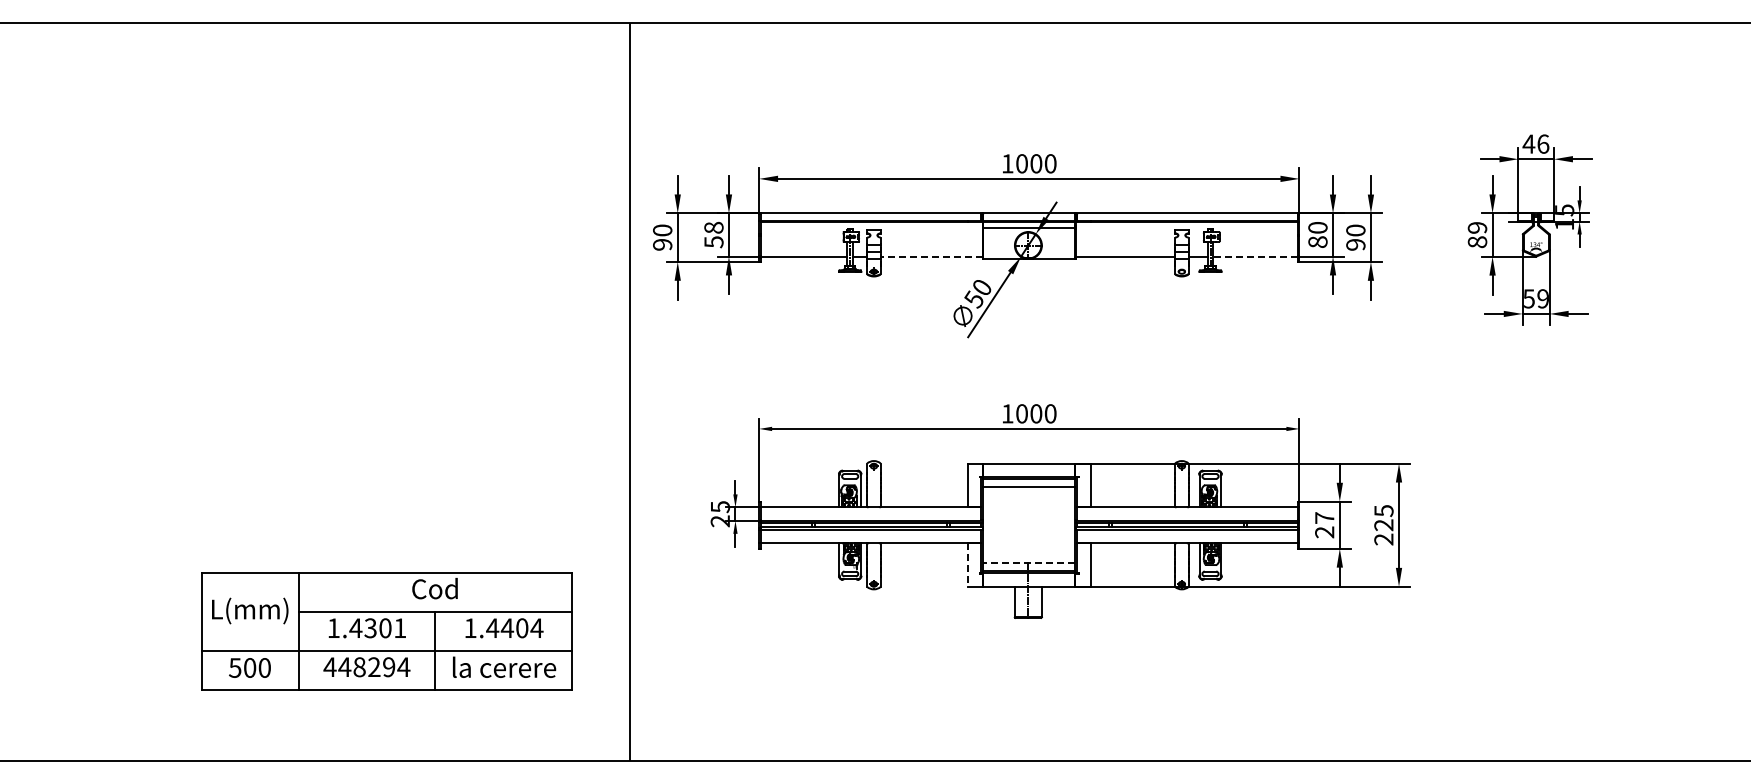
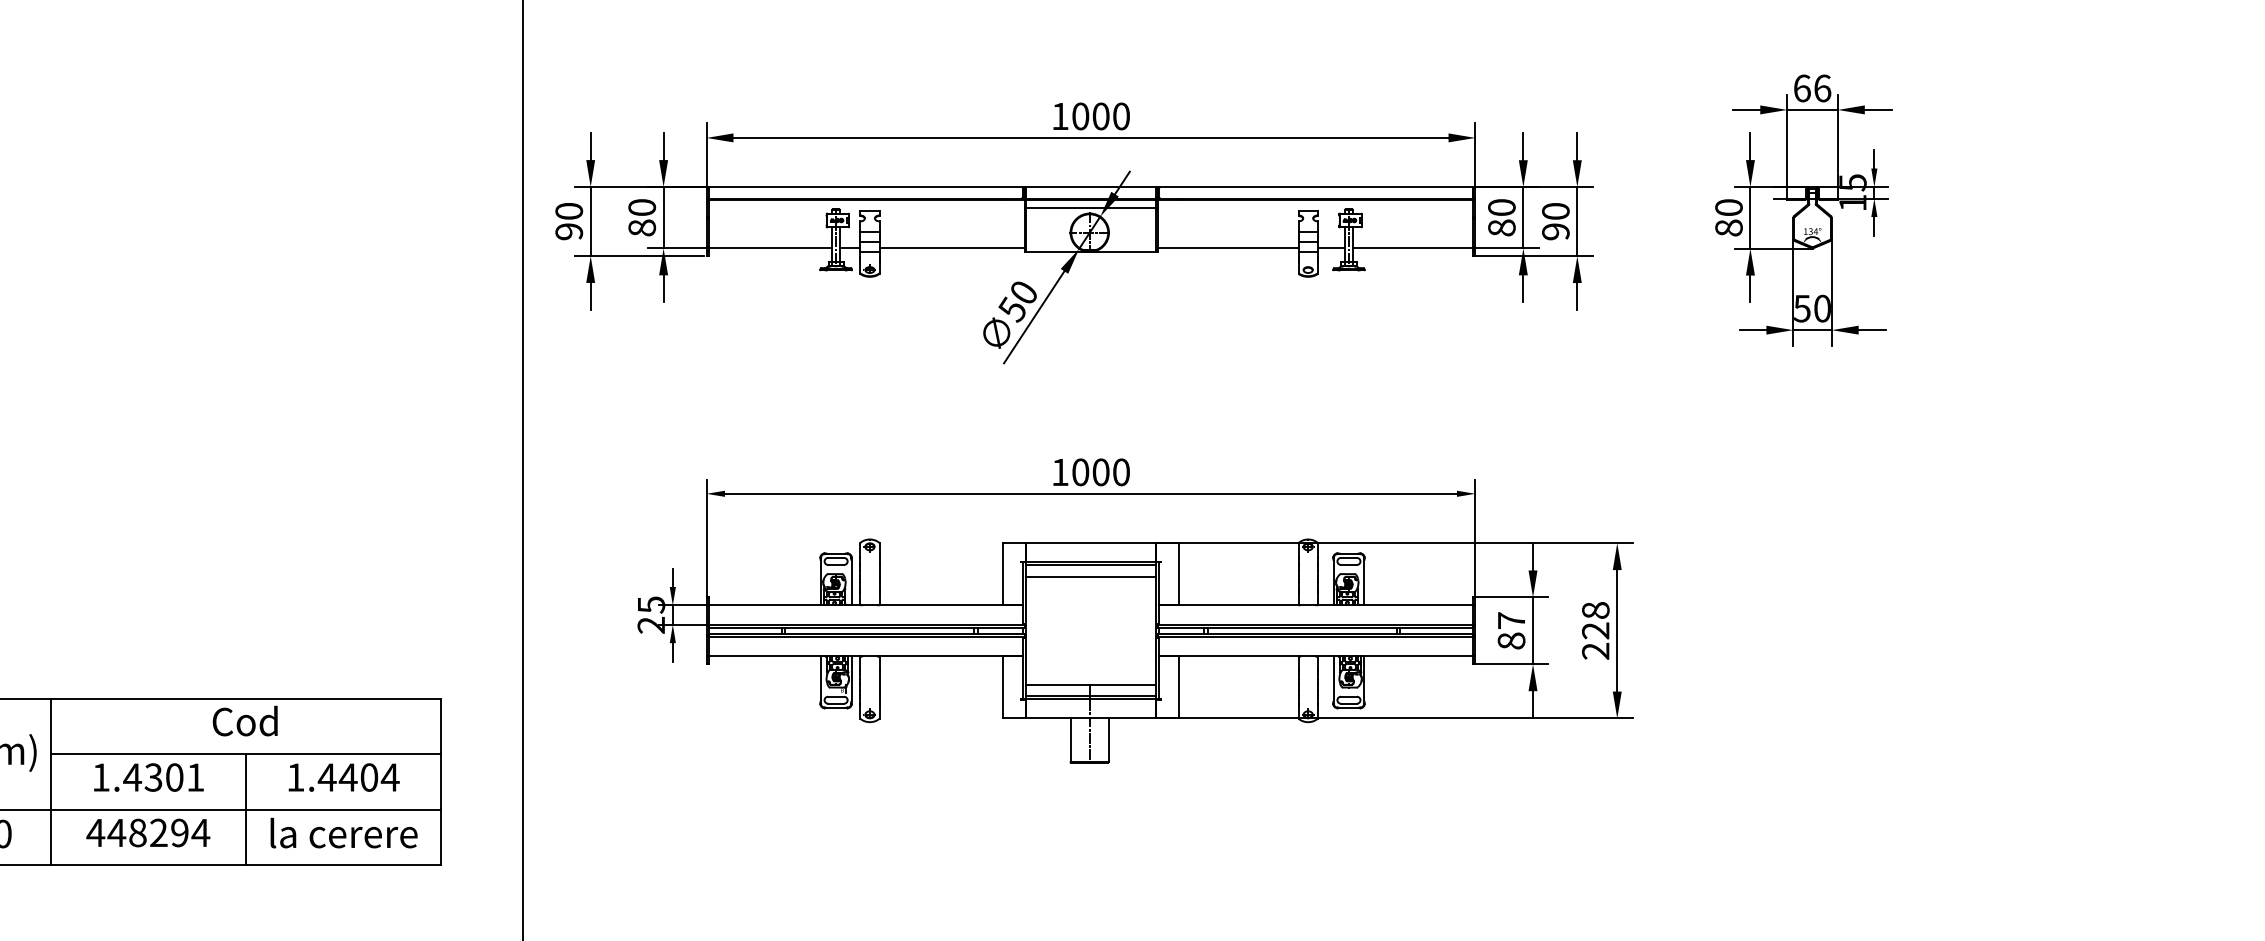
text: (1528, 143) -> (1801, 87), 46 -> 66
text: (1477, 227) -> (1728, 207), 89 -> 80
text: (713, 234) -> (641, 217), 58 -> 80
line: (931, 256) -> (951, 248), dashed -> solid
line: (1254, 256) -> (1411, 248), dashed -> solid
text: (1542, 298) -> (1821, 308), 59 -> 50
text: (1383, 511) -> (1595, 611), 225 -> 228
text: (1324, 532) -> (1511, 641), 27 -> 87
line: (1029, 563) -> (1091, 685), dashed -> solid
line: (967, 564) -> (1003, 686), dashed -> solid

